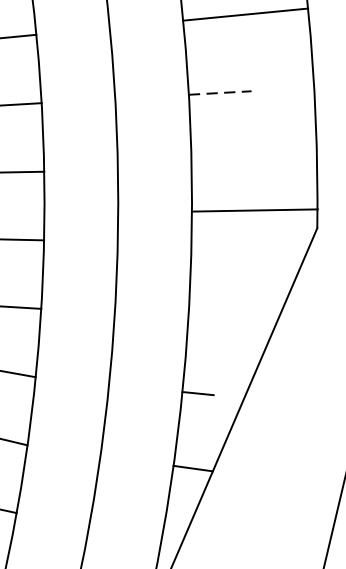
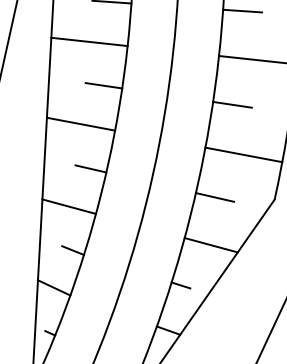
line: (220, 92) -> (232, 104), dashed -> solid
line: (254, 209) -> (243, 154), moved
line: (222, 244) -> (214, 197), added
line: (231, 321) -> (210, 245), added

